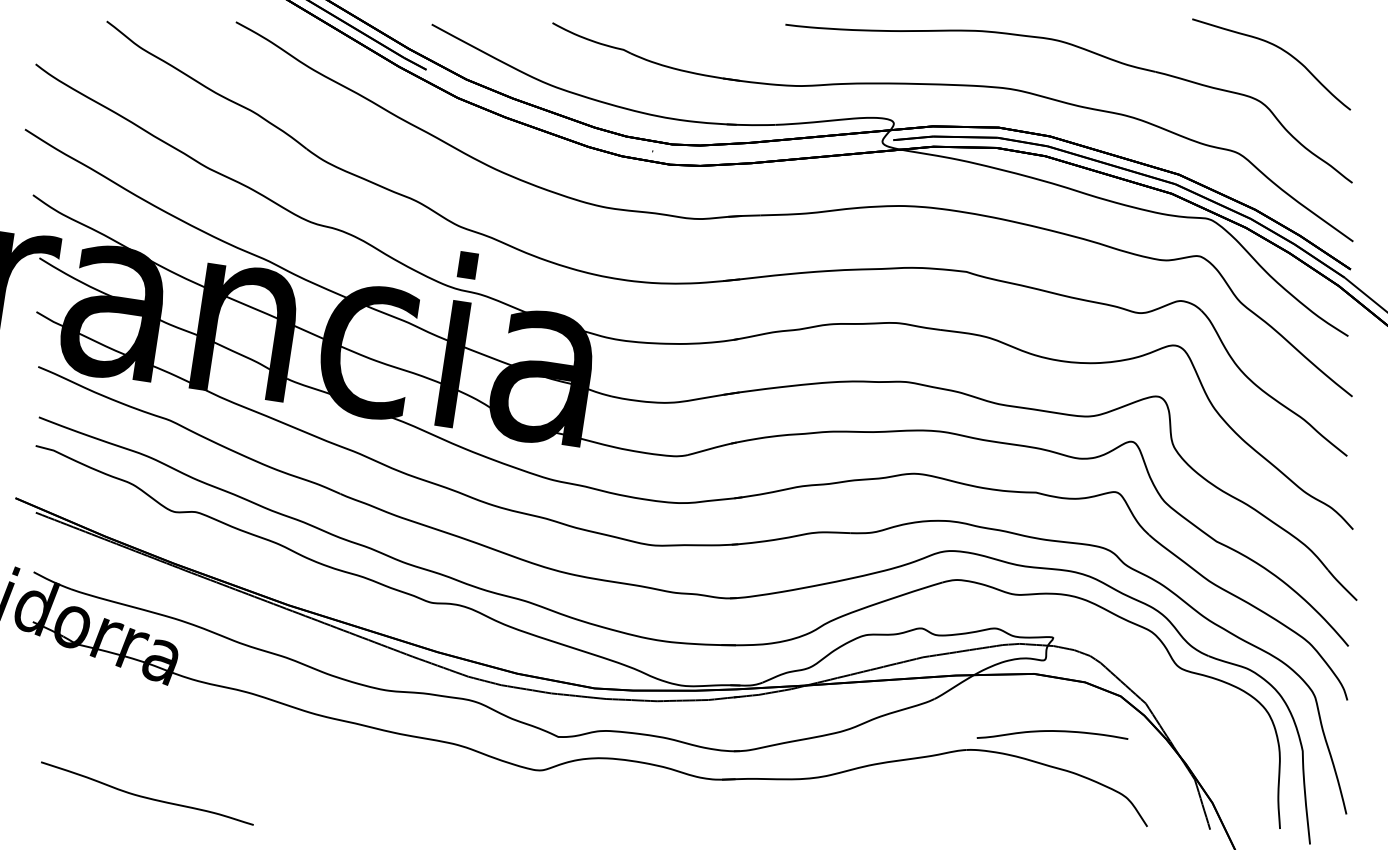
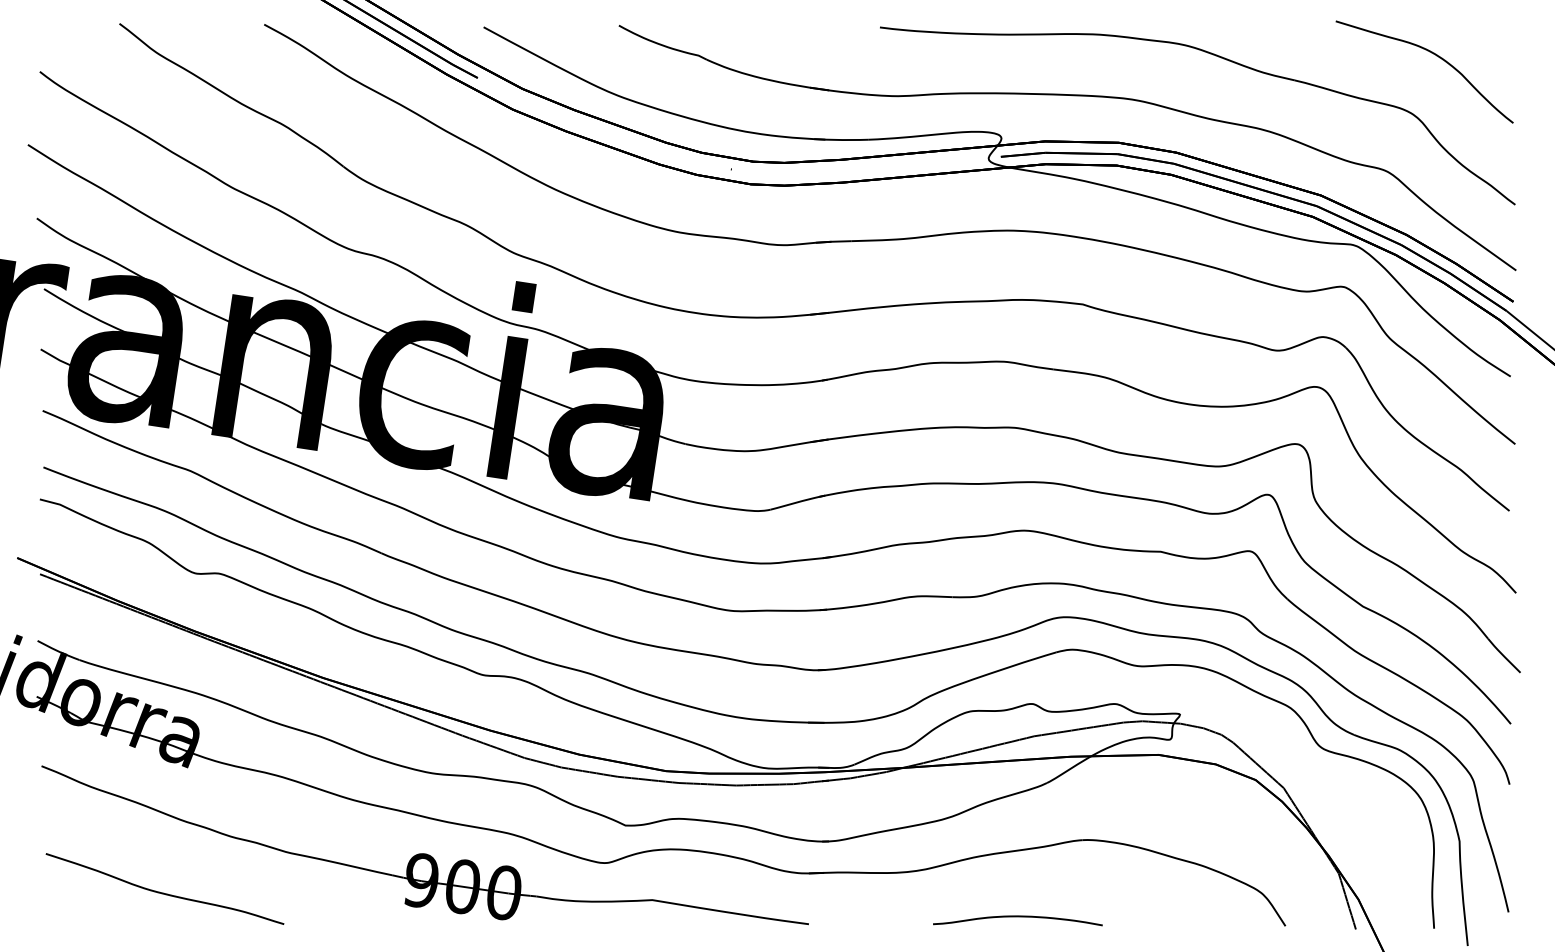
curve: (1052, 731) -> (1017, 916), moved
part: (379, 761) -> (425, 853), added

